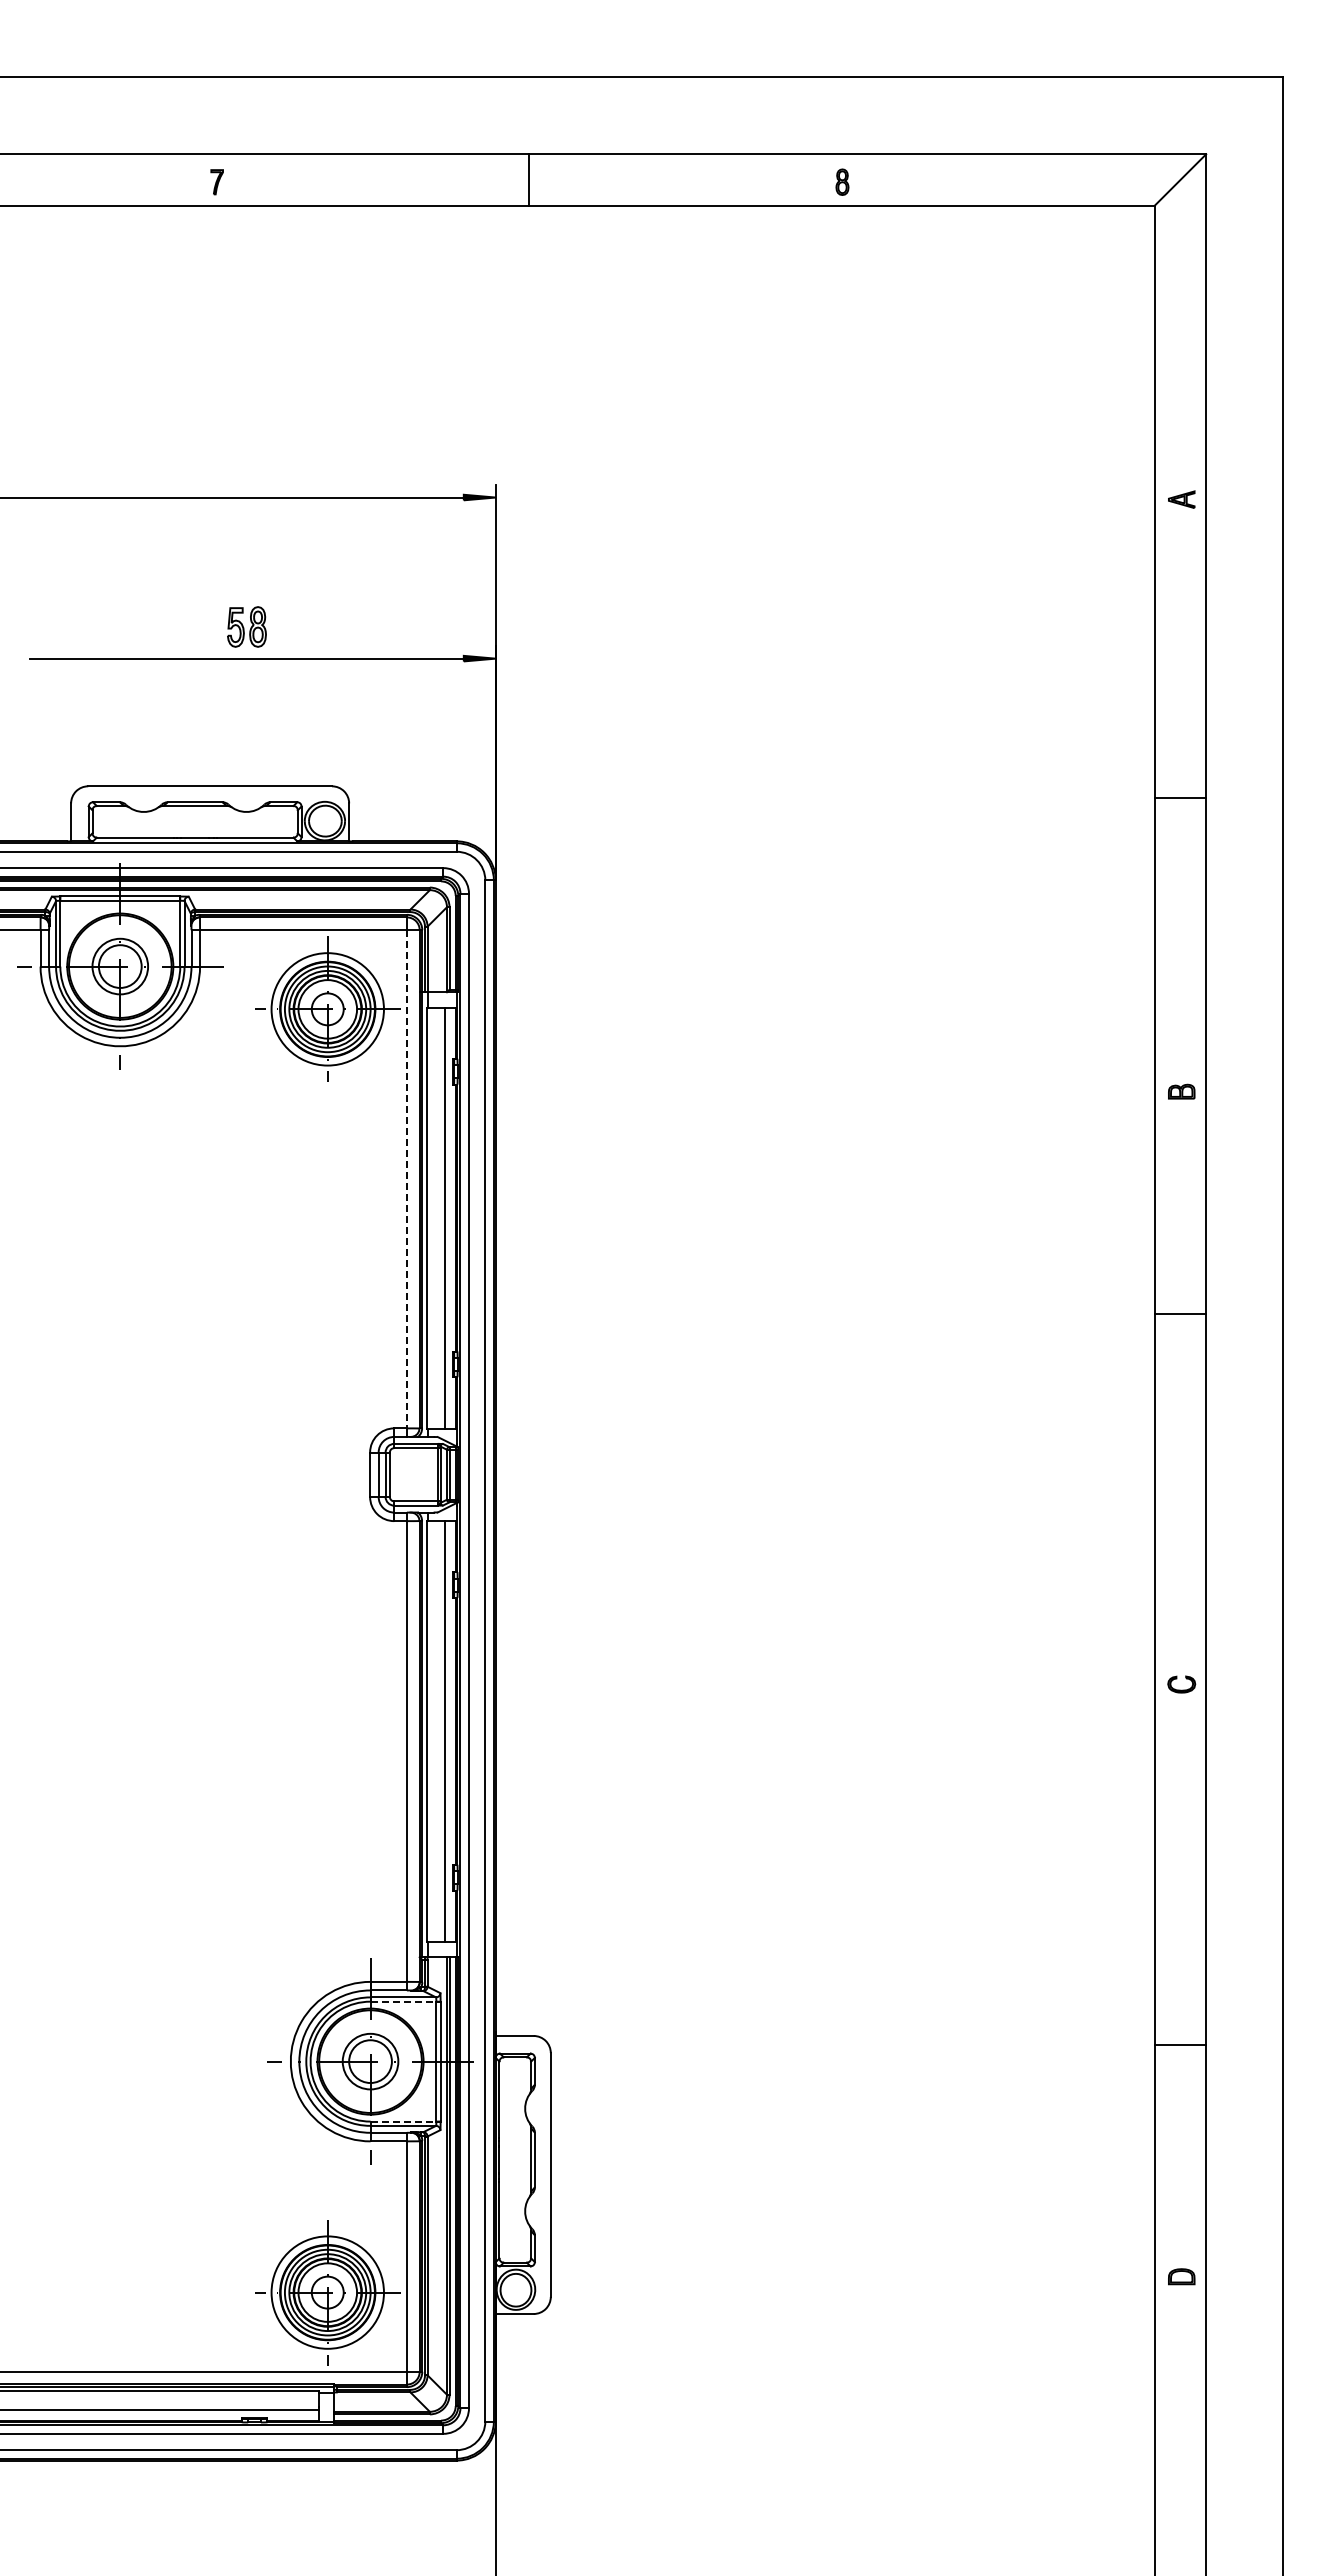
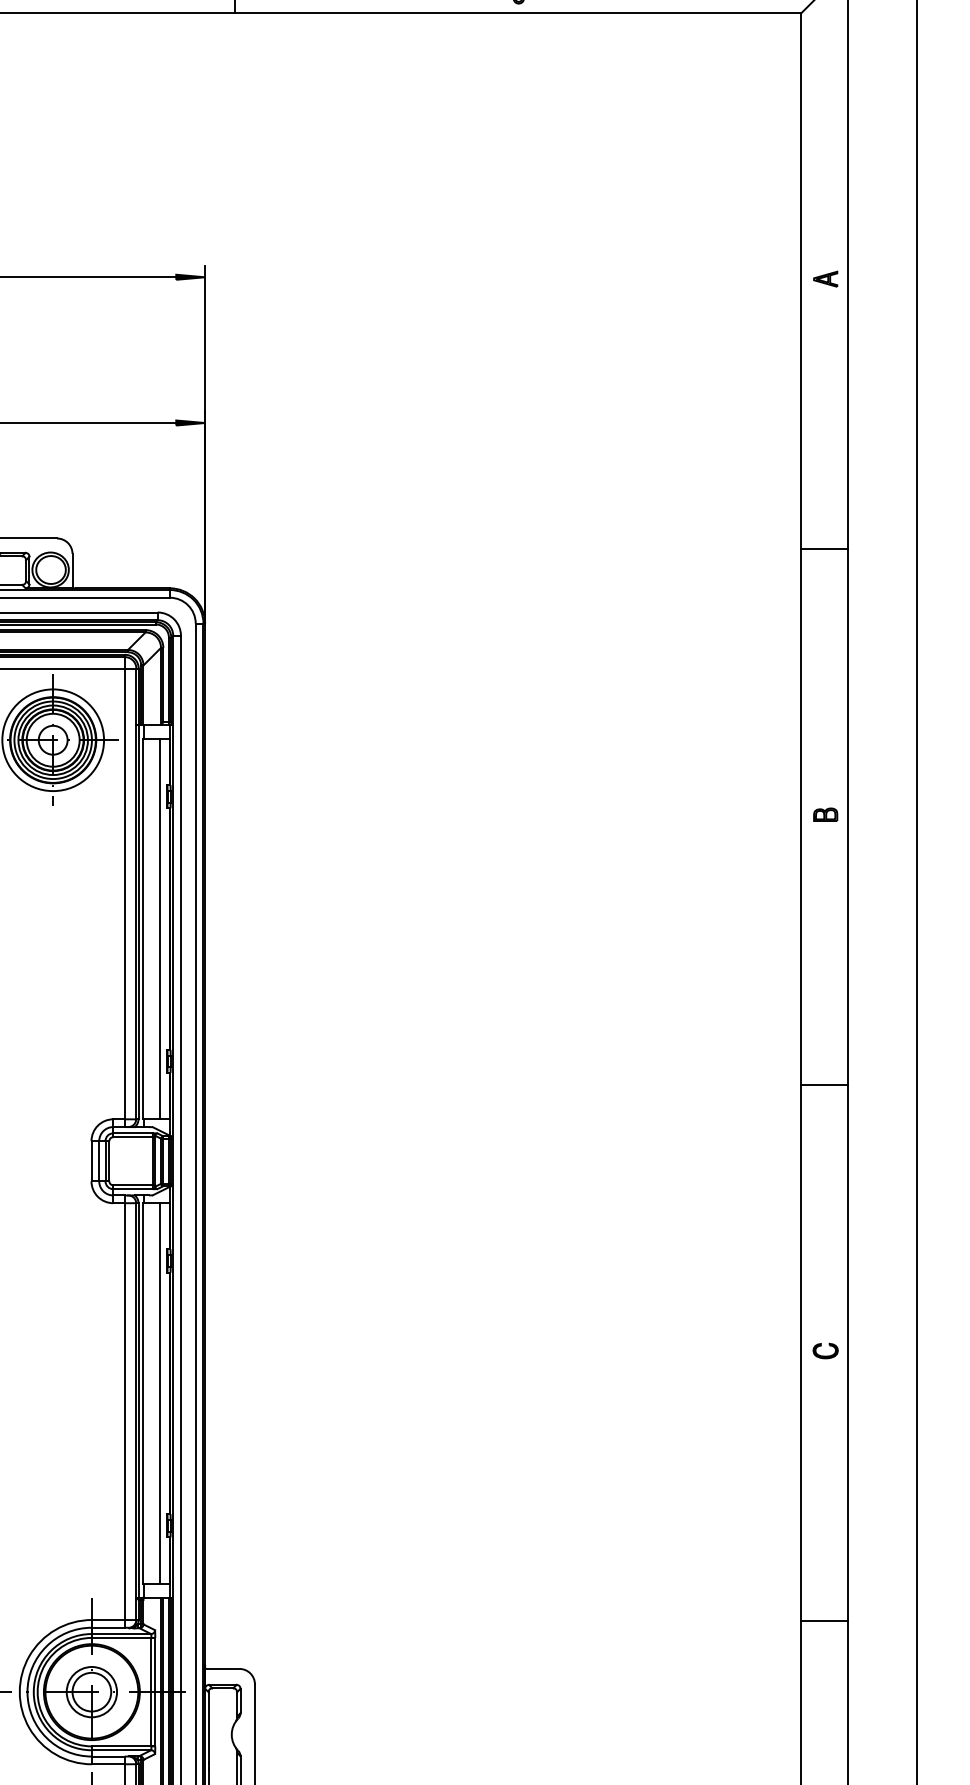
line: (406, 1179) -> (124, 894), dashed -> solid
line: (1180, 1314) -> (824, 1085), moved
line: (403, 2001) -> (121, 1637), dashed -> solid
line: (1180, 2044) -> (824, 1620), moved
line: (403, 2121) -> (121, 1746), dashed -> solid

